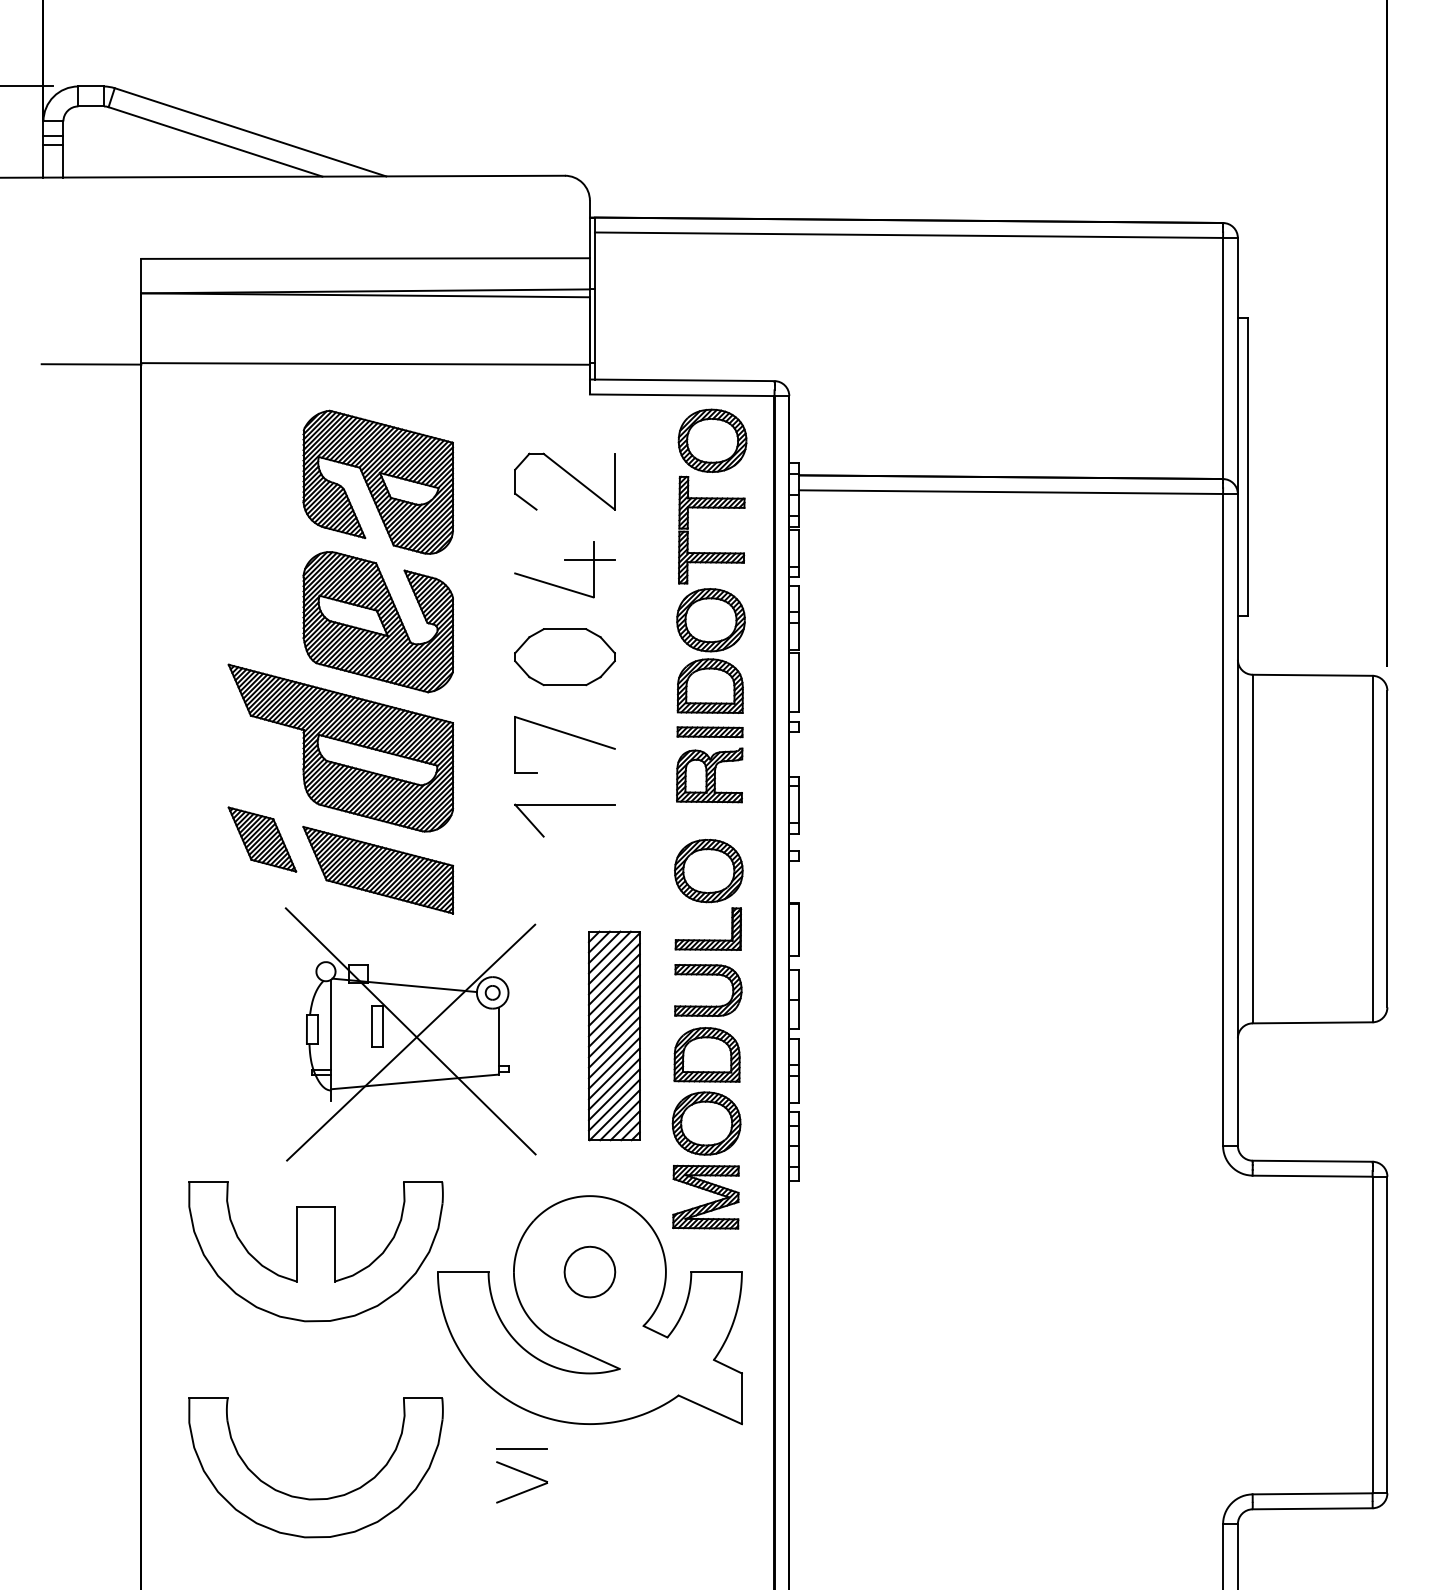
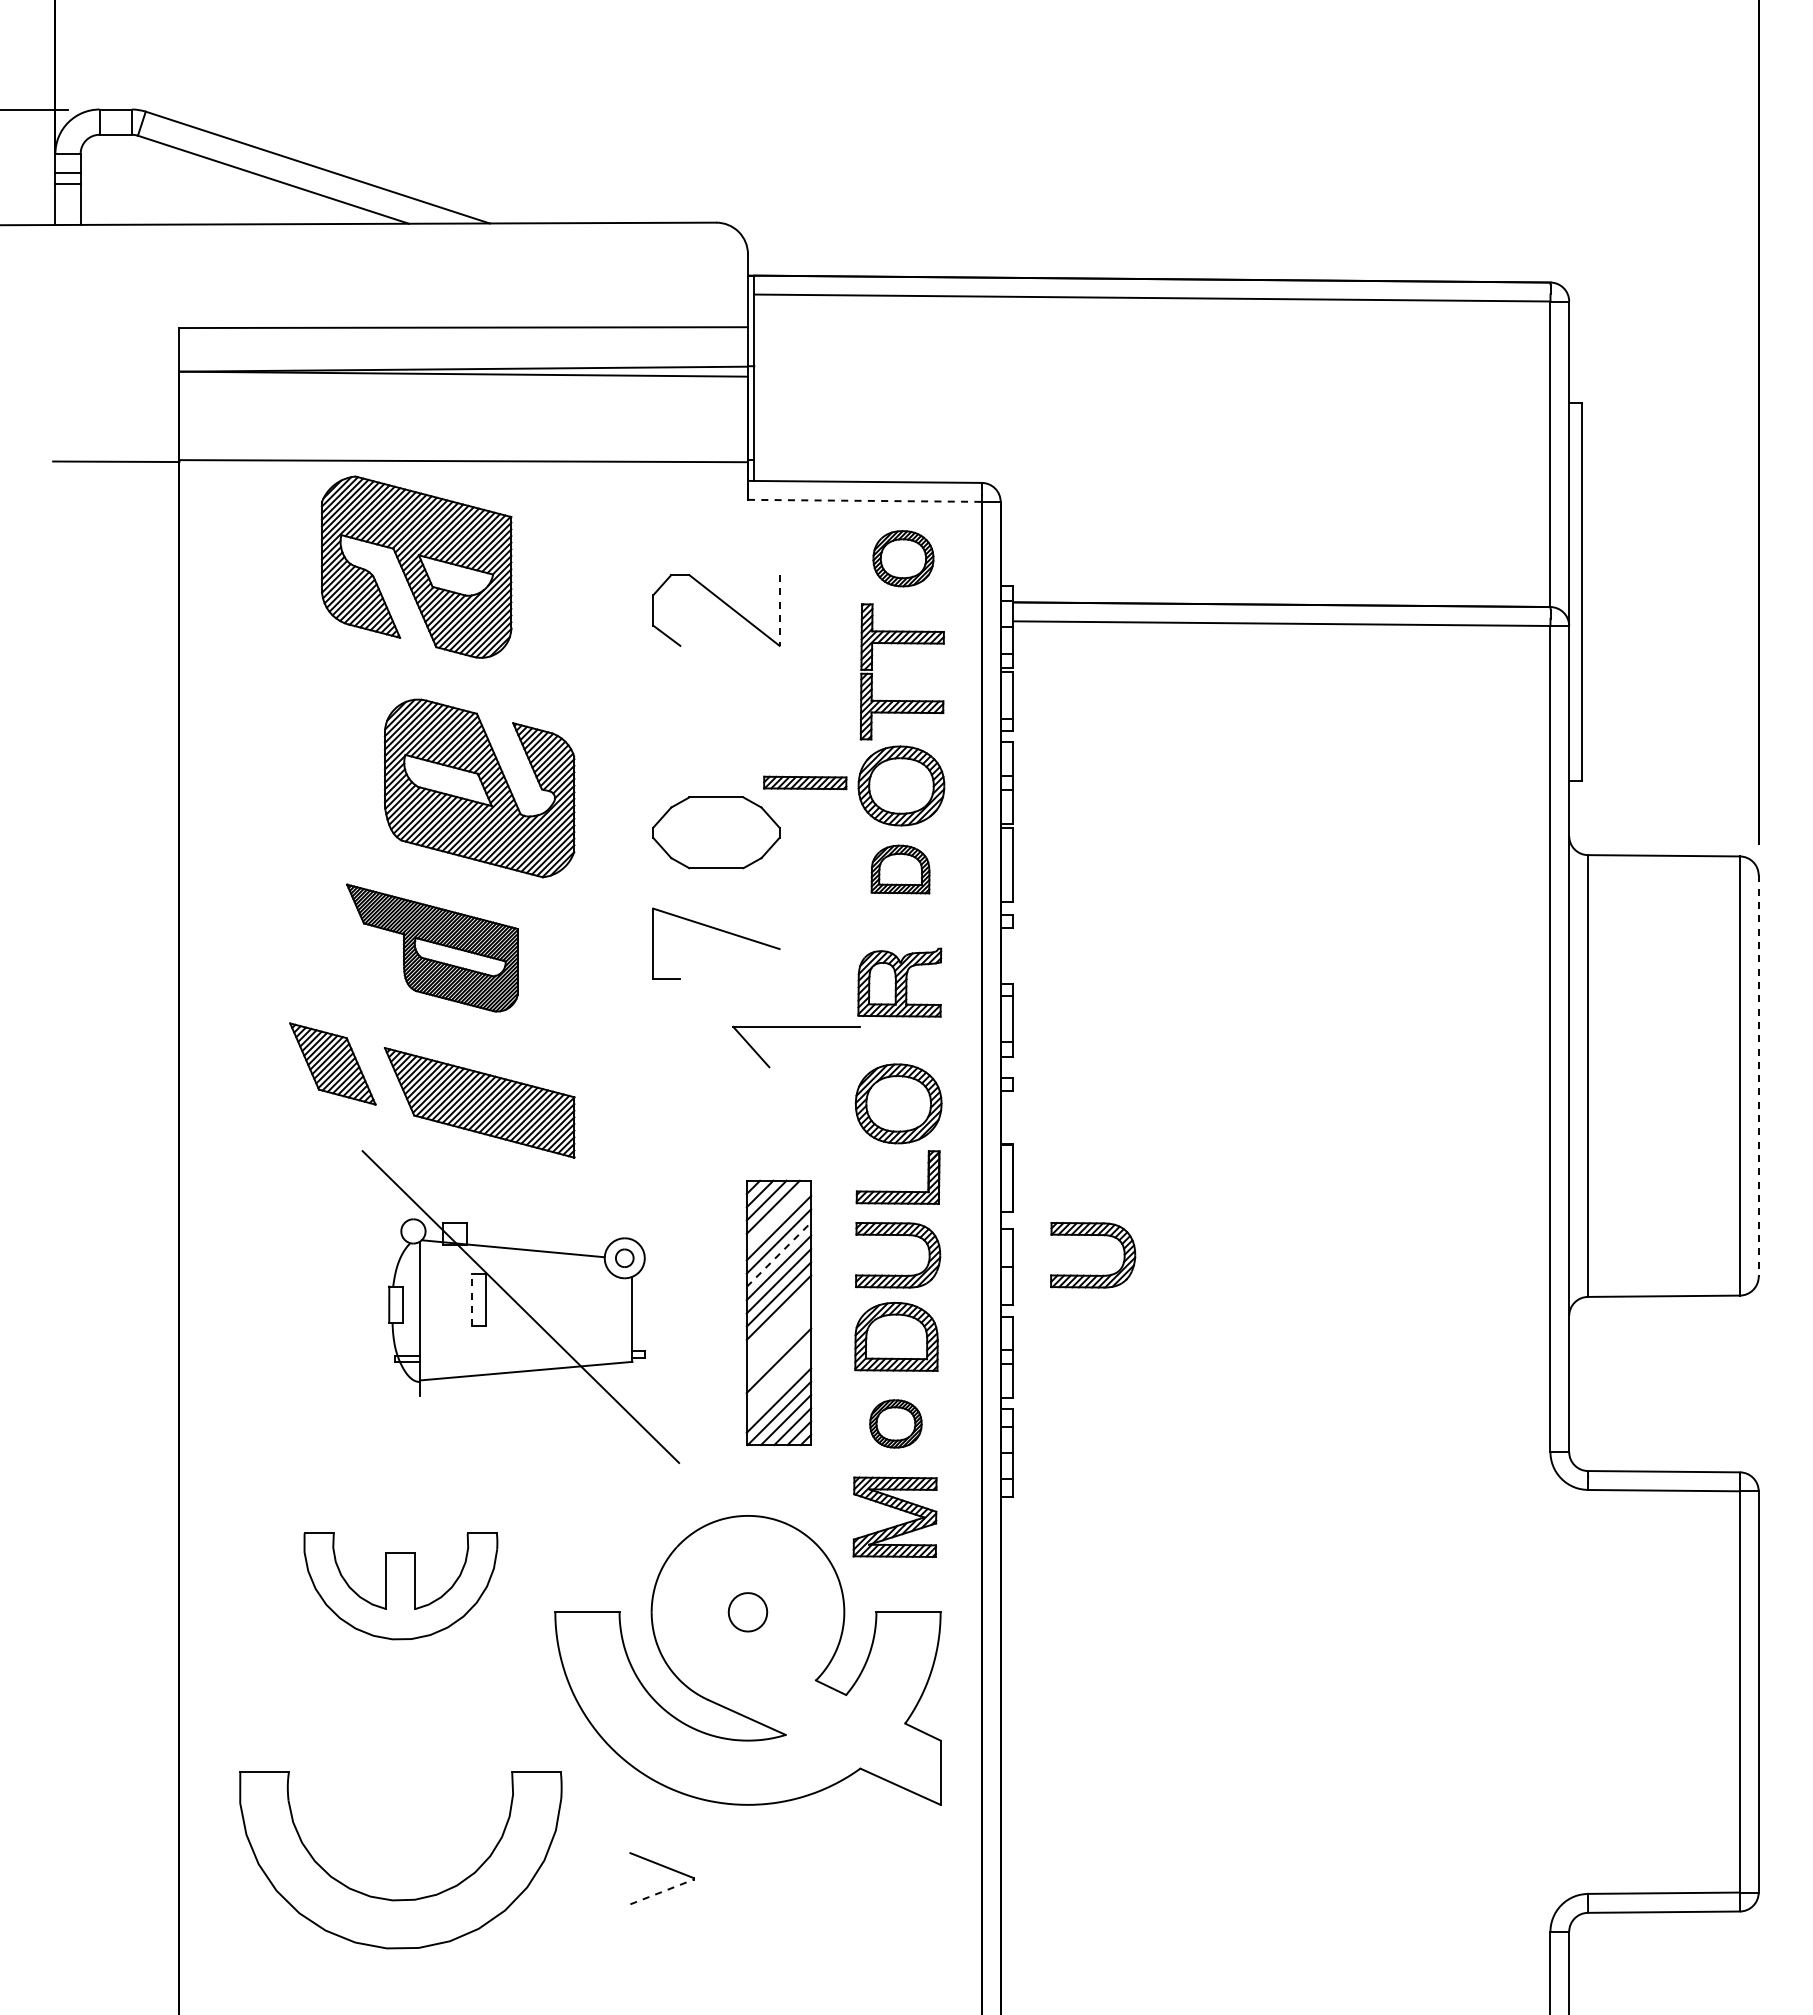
line: (681, 394) -> (864, 500), solid -> dashed
part: (712, 440) -> (903, 558), size x0.7
part: (378, 481) -> (416, 566), moved
line: (614, 481) -> (779, 610), solid -> dashed
part: (565, 560) -> (716, 710), removed
part: (710, 686) -> (900, 869), size x0.7
part: (710, 731) -> (805, 782), moved
part: (341, 747) -> (432, 947), size x0.6
part: (565, 805) -> (796, 1027), moved
line: (1387, 849) -> (1758, 1076), solid -> dashed
line: (614, 958) -> (778, 1214), removed
line: (614, 989) -> (778, 1254), solid -> dashed
part: (862, 1005) -> (1093, 1274), added
line: (372, 1026) -> (472, 1300), solid -> dashed
line: (411, 1041) -> (521, 1320), removed
line: (614, 1041) -> (778, 1320), removed
line: (614, 1053) -> (778, 1334), removed
line: (614, 1063) -> (778, 1347), removed
line: (614, 1083) -> (778, 1373), removed
line: (614, 1094) -> (778, 1387), removed
part: (706, 1123) -> (895, 1423), size x0.6
part: (315, 1251) -> (400, 1586), size x0.6
part: (589, 1272) -> (747, 1612), size x0.6
line: (521, 1448) -> (661, 1835), removed
line: (522, 1493) -> (662, 1892), solid -> dashed

